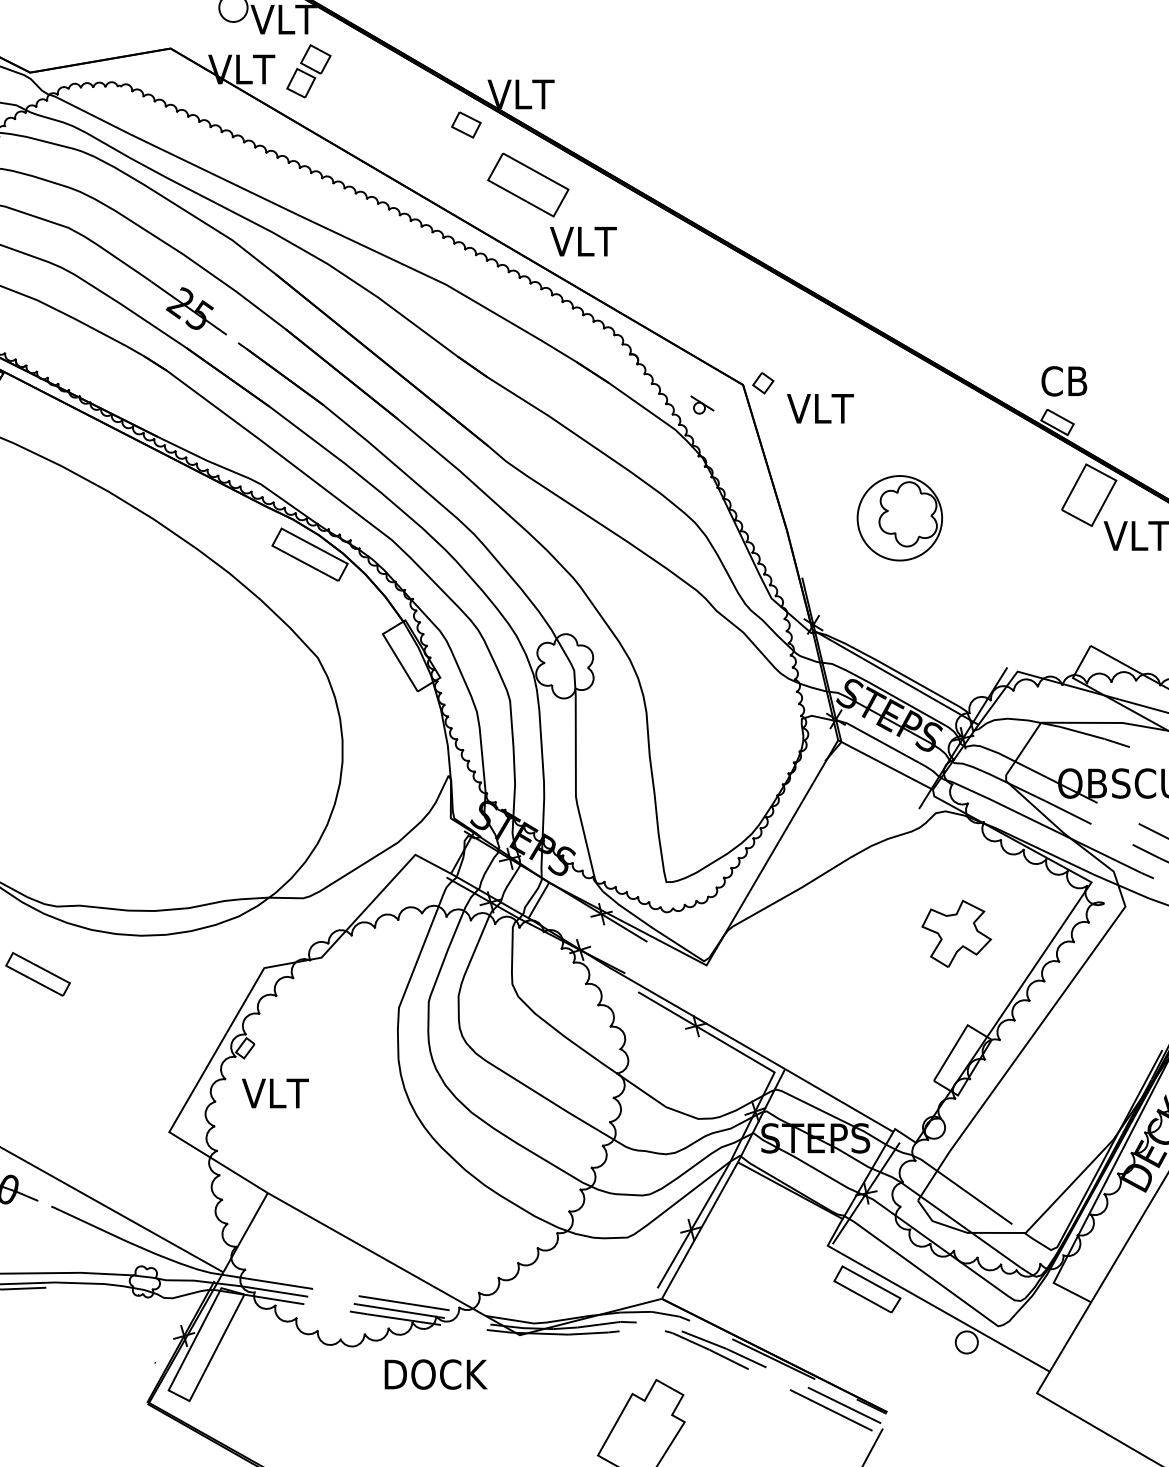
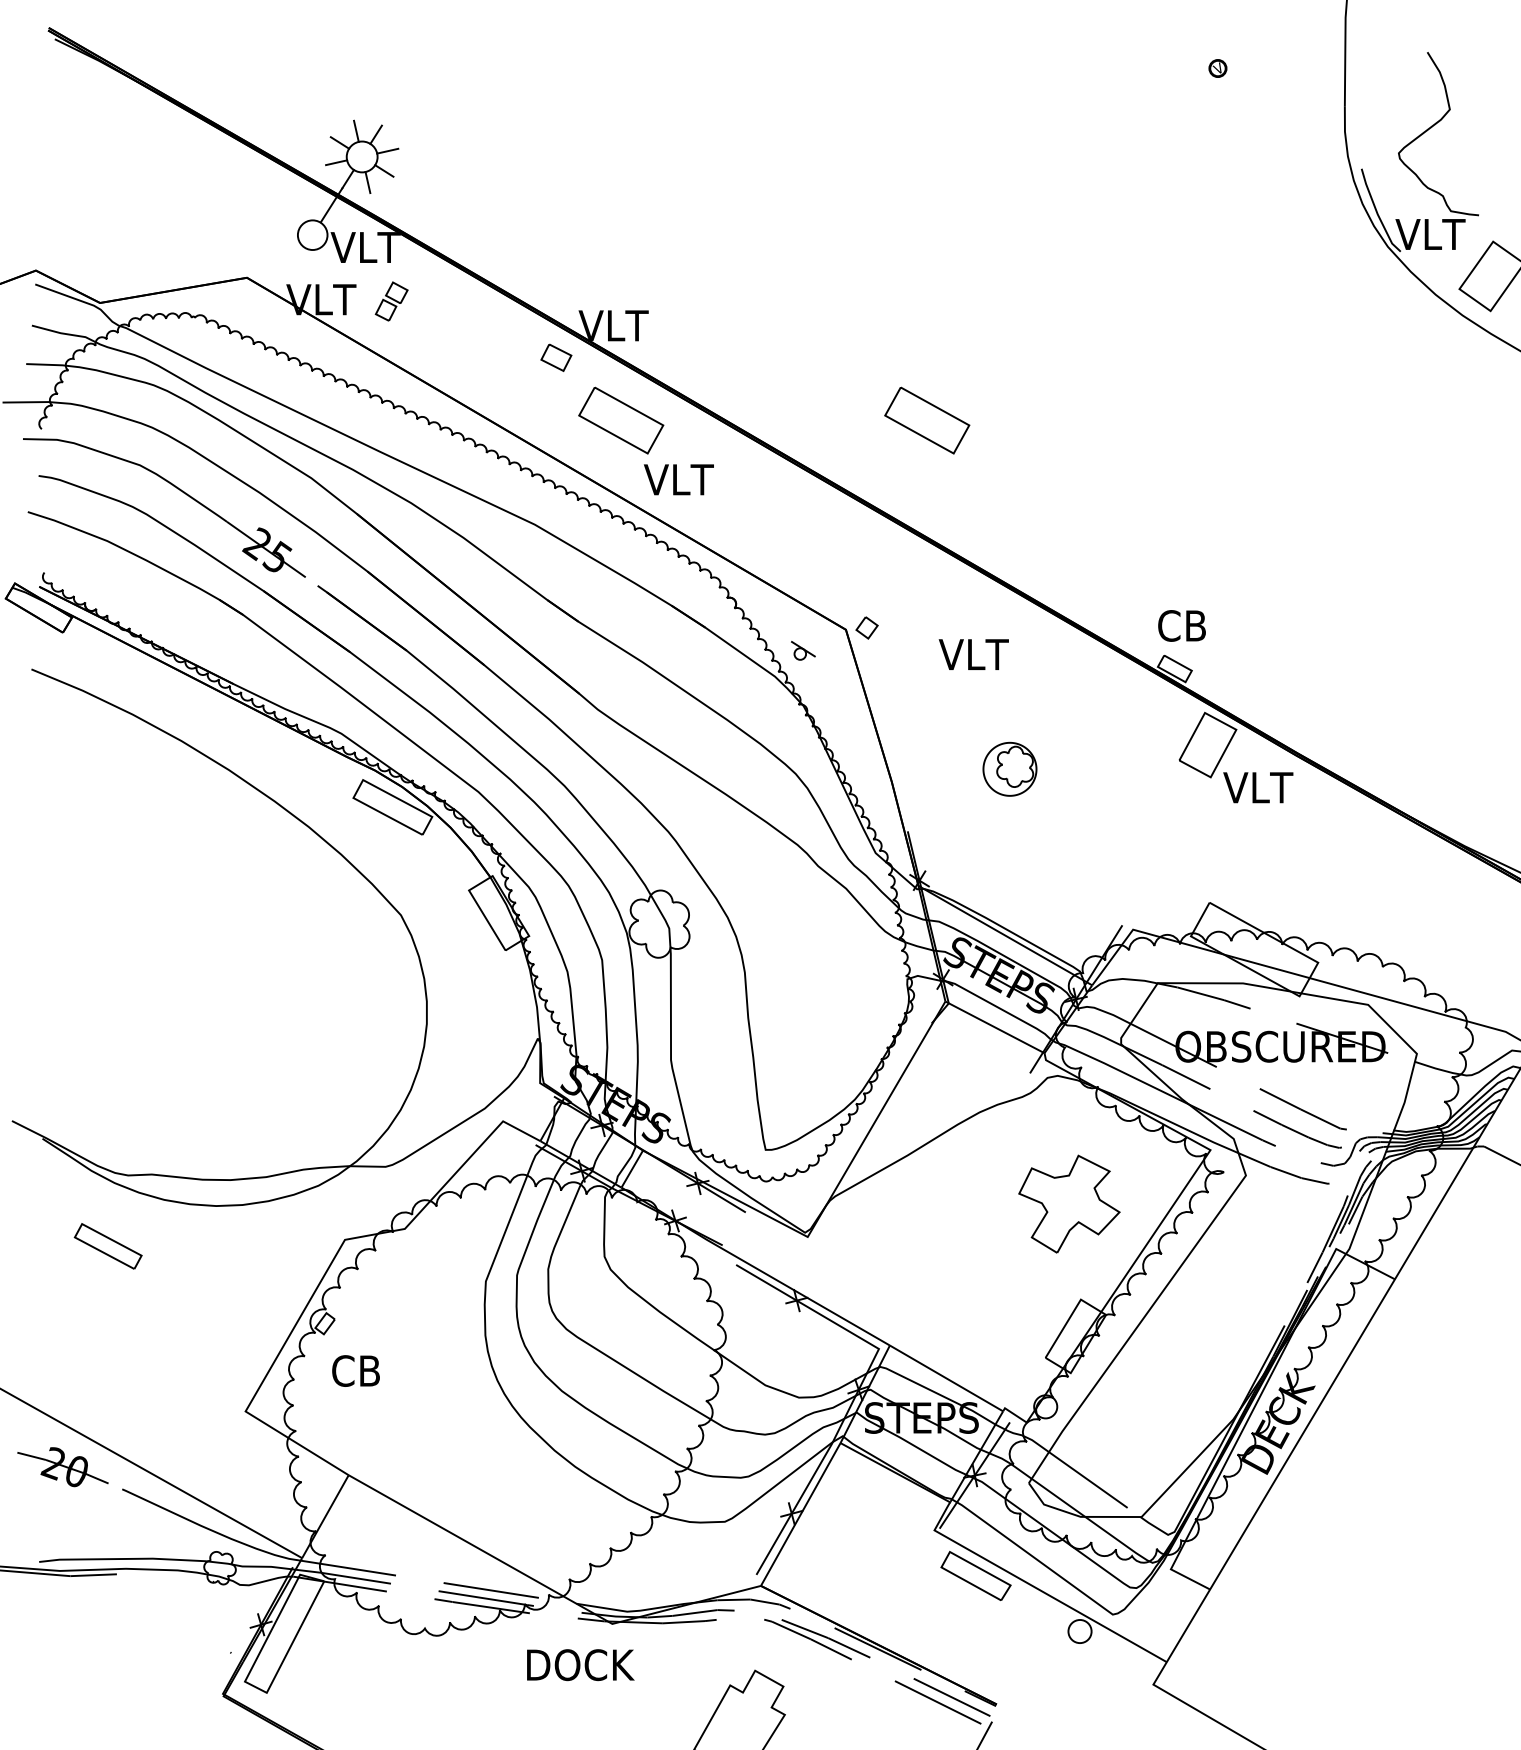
part: (308, 71) -> (391, 301), size x0.7
part: (821, 184) -> (927, 420), added
text: (820, 408) -> (973, 654), moved
part: (899, 518) -> (1009, 769), size x0.6
part: (956, 933) -> (1069, 1203), size x1.4
text: (275, 1092) -> (356, 1370), VLT -> CB
text: (435, 1374) -> (580, 1665), moved

